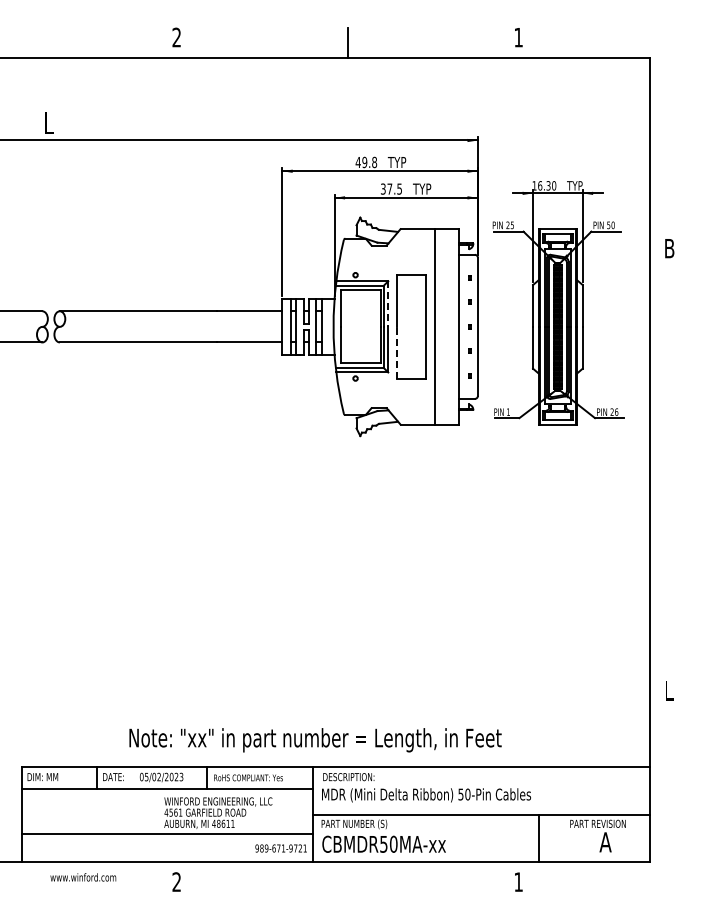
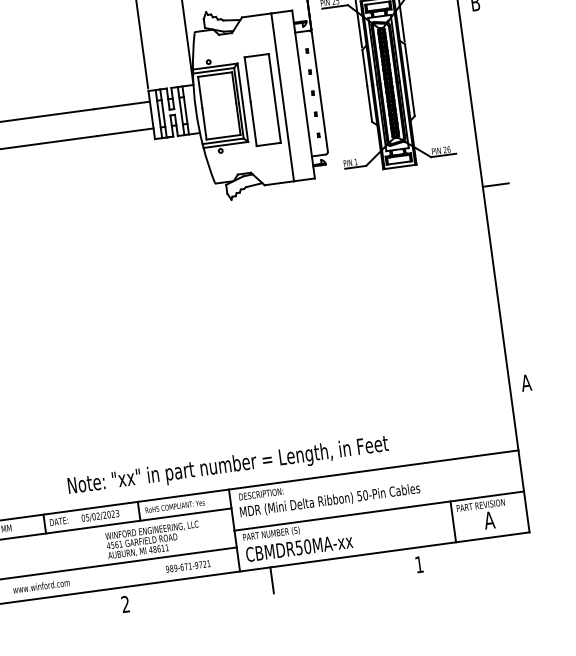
line: (388, 304) -> (240, 83), dashed -> solid
line: (397, 352) -> (253, 123), dashed -> solid
line: (664, 460) -> (495, 185), added
text: (668, 690) -> (525, 382), L -> A
line: (539, 838) -> (453, 521), moved
text: (280, 848) -> (187, 566), moved
text: (83, 877) -> (41, 586), moved
line: (347, 877) -> (271, 580), added

